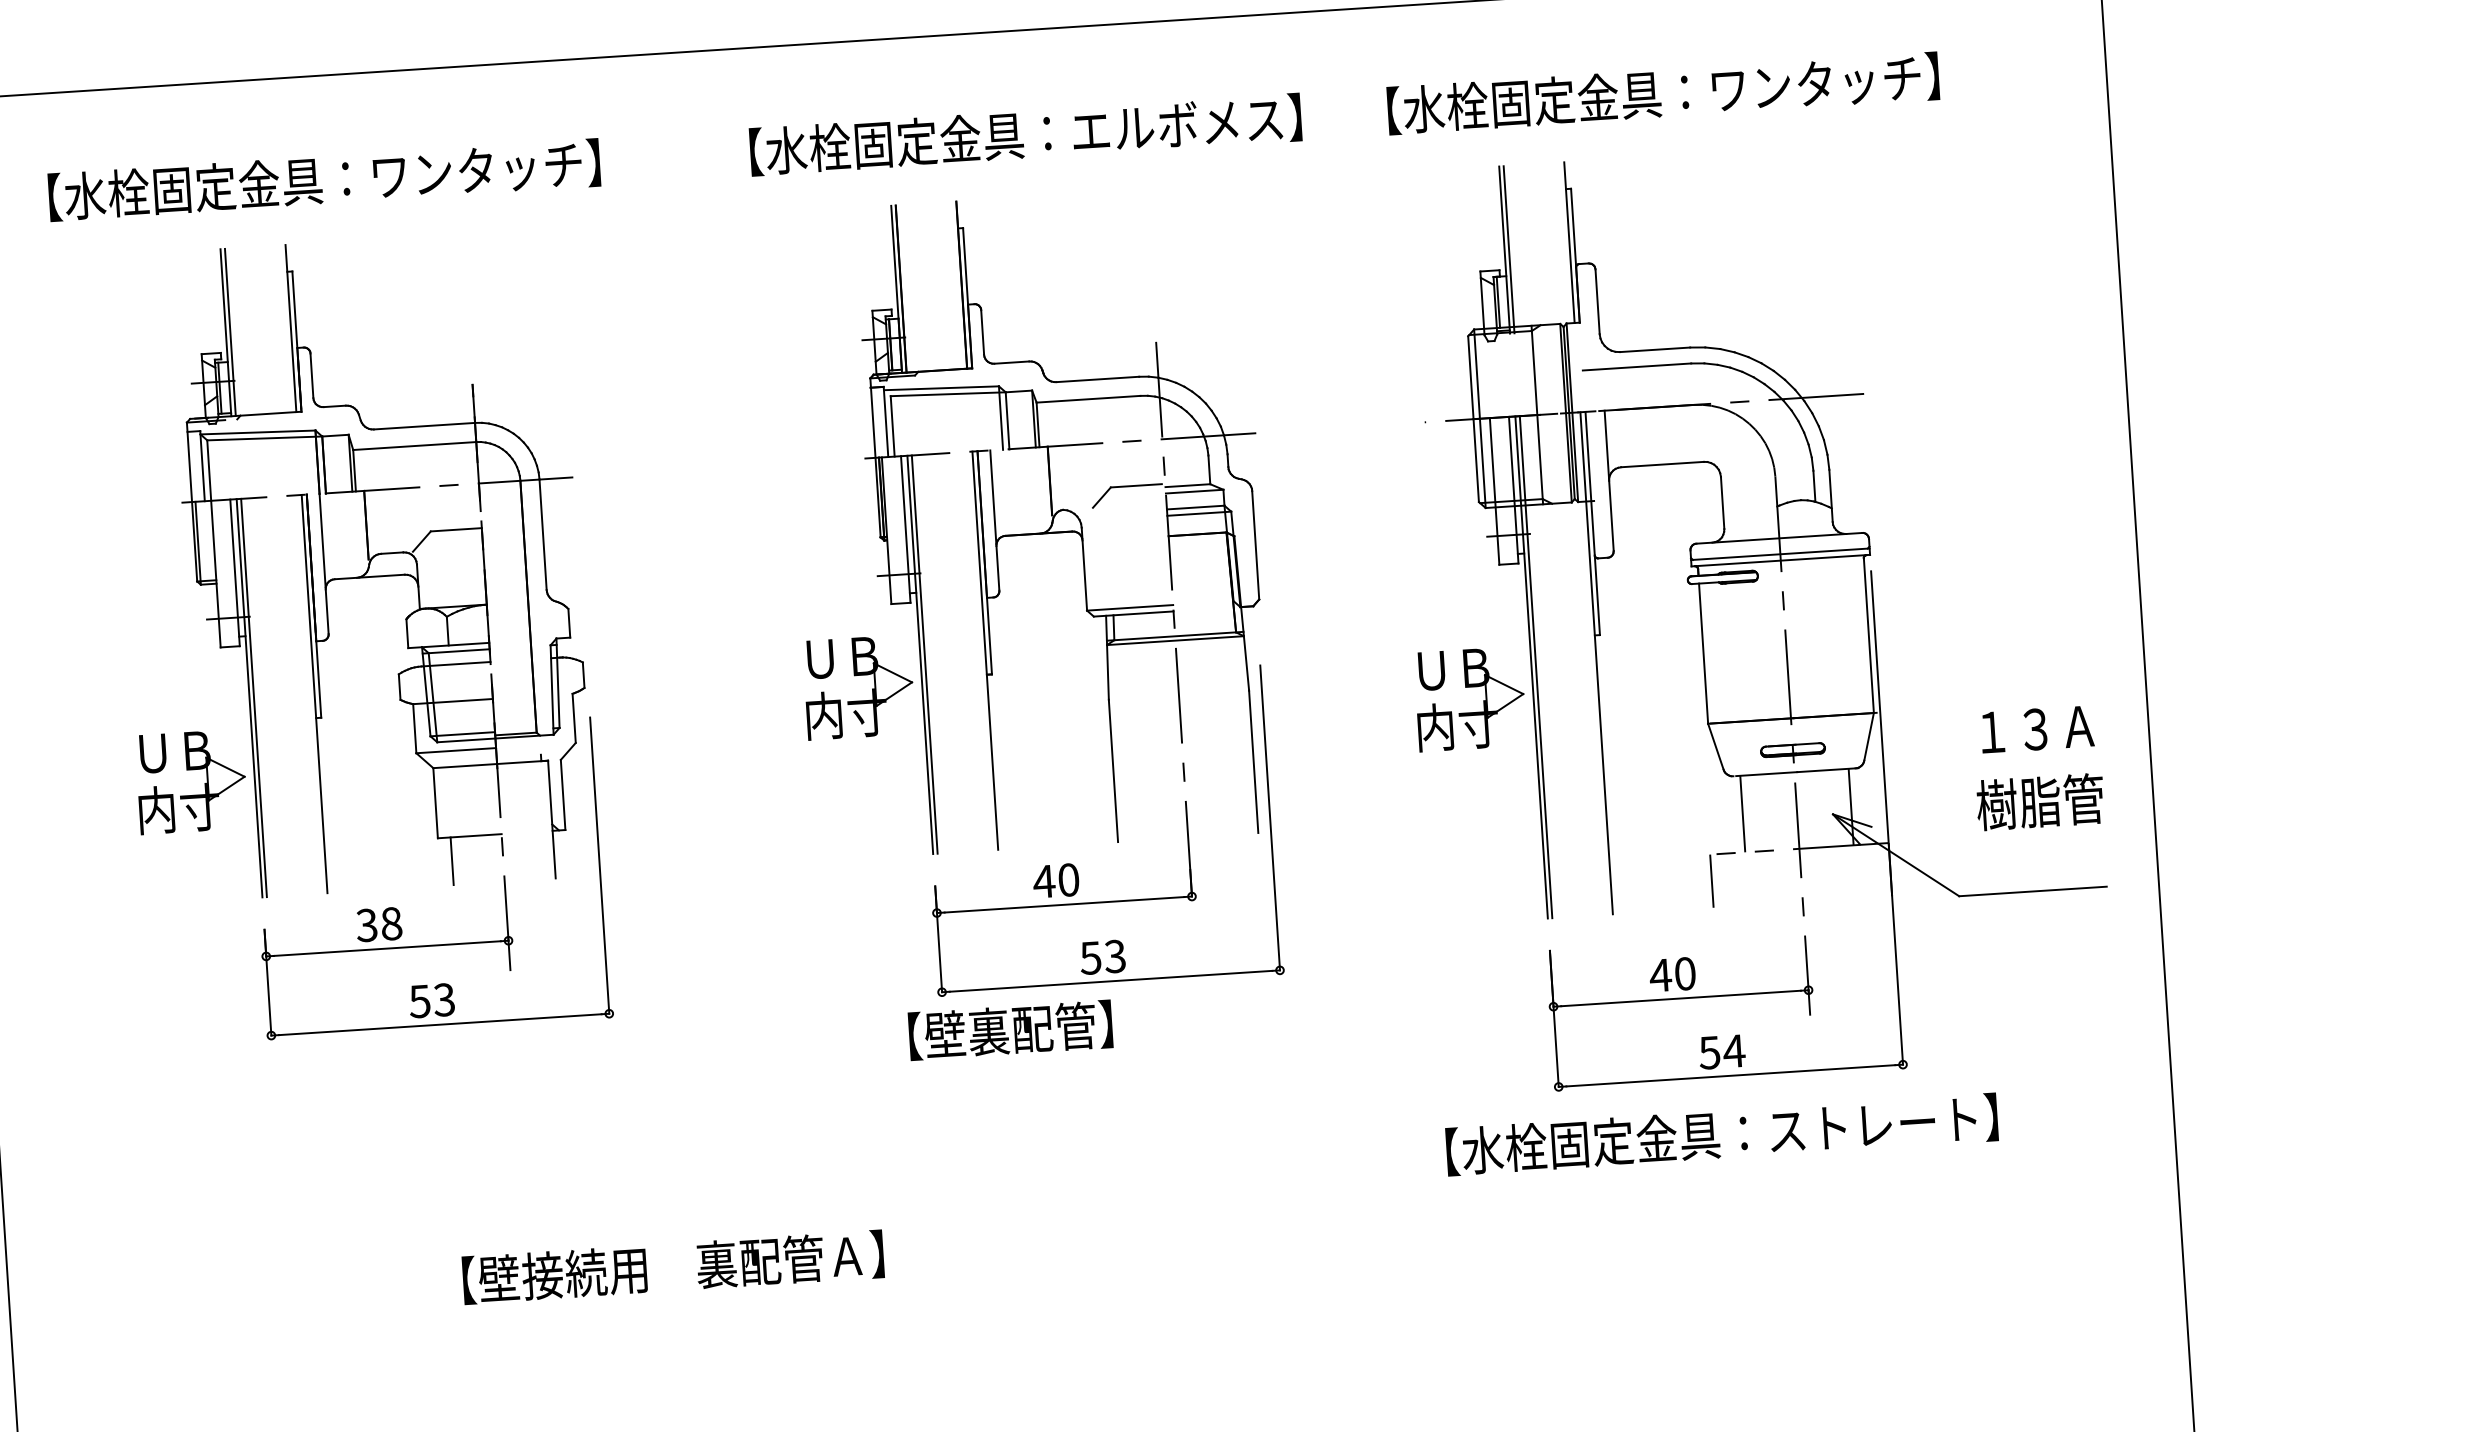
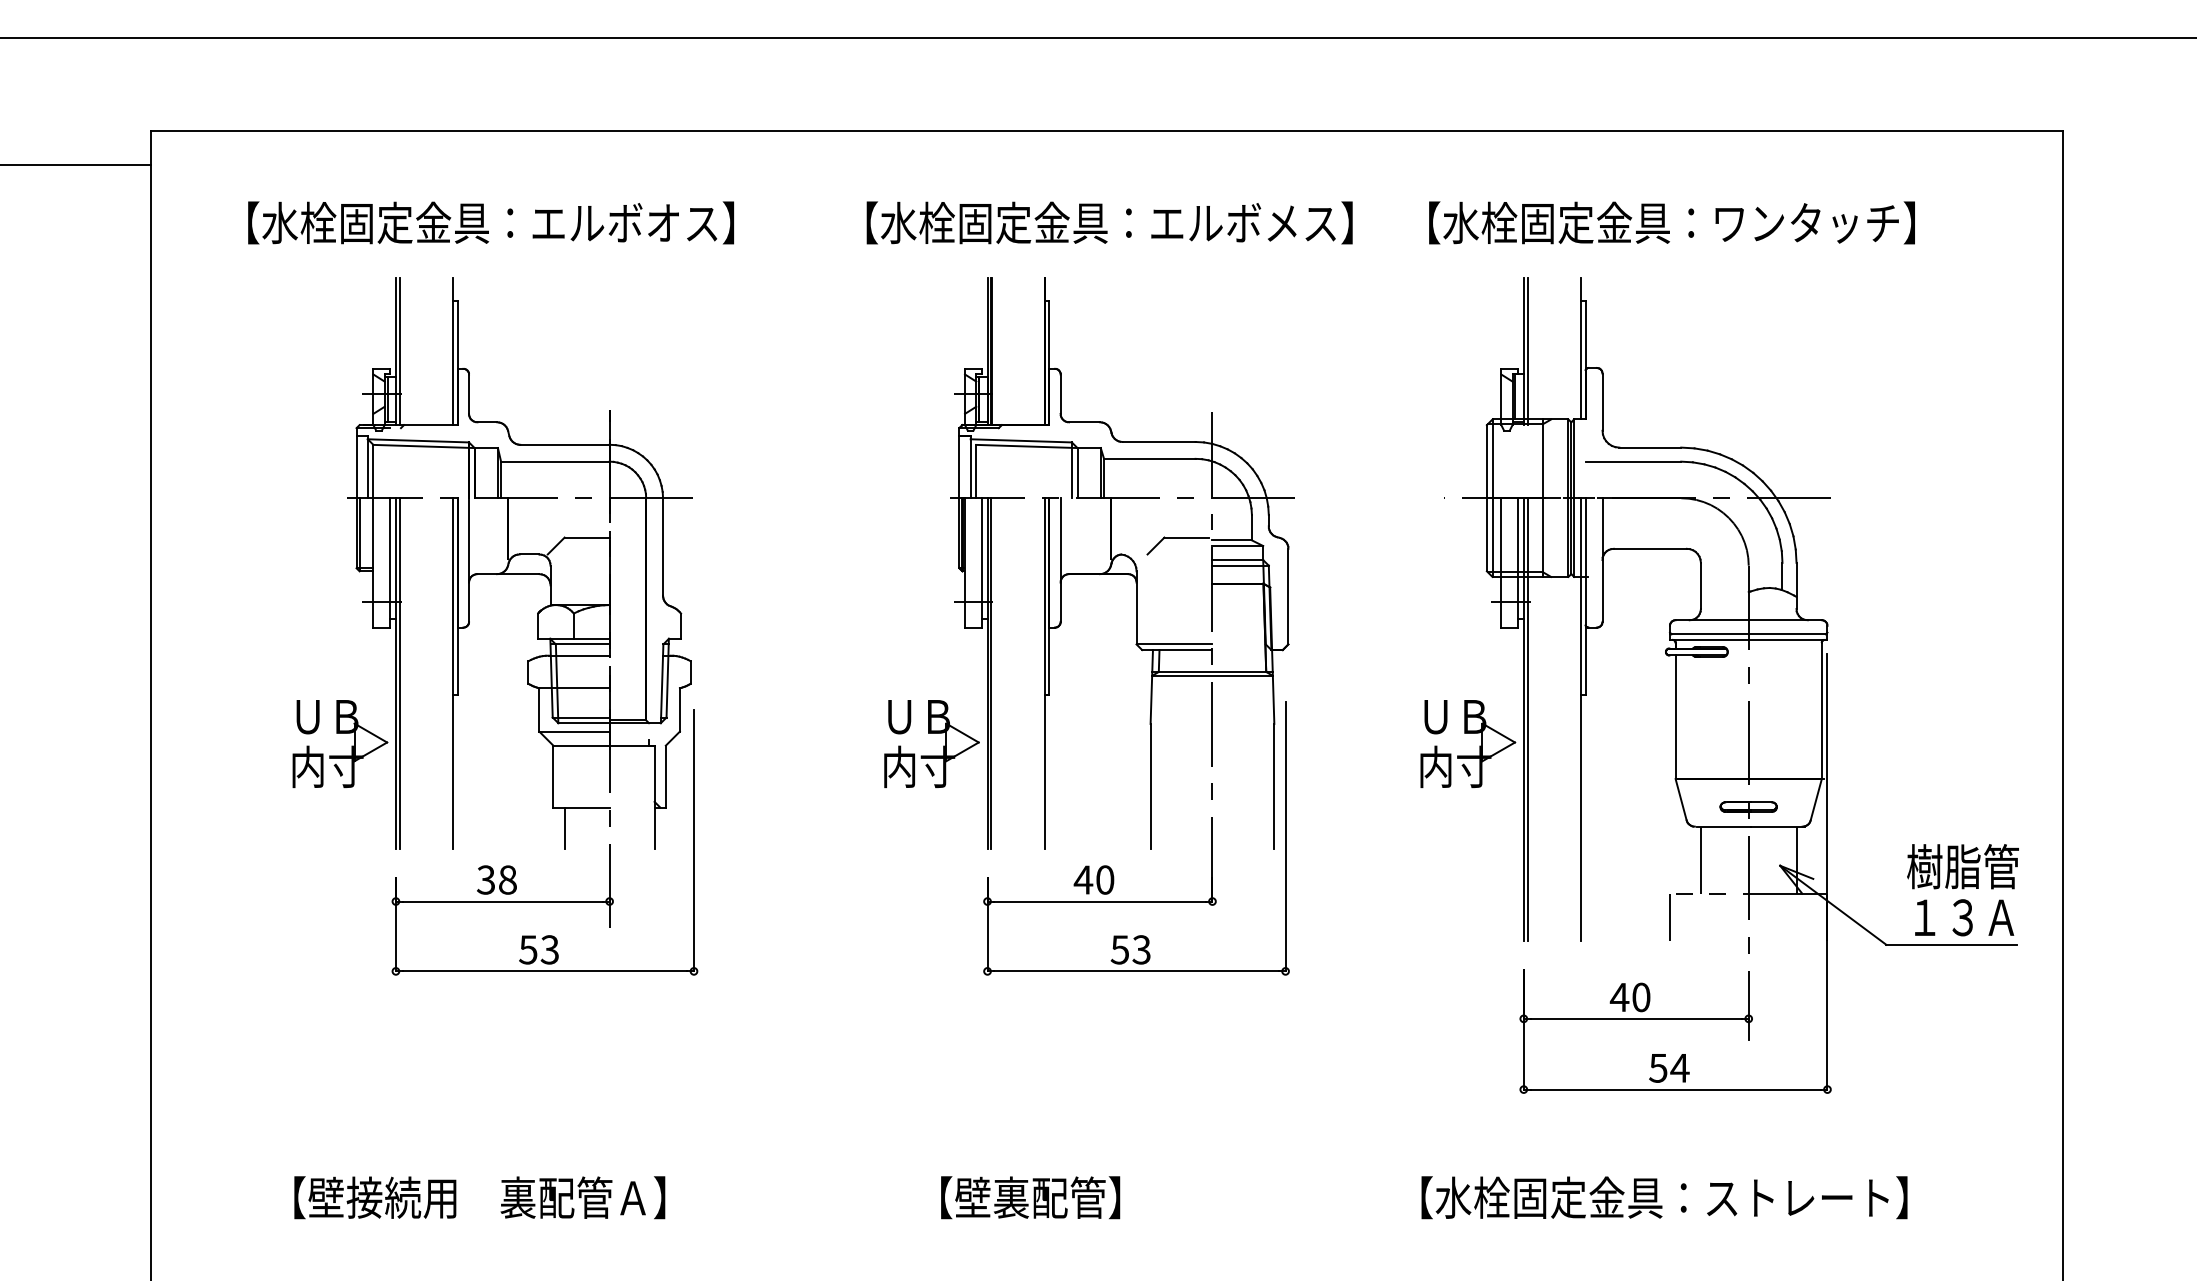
text: (475, 170) -> (624, 223), 【水栓固定金具：ワンタッチ】 -> 【水栓固定金具：エルボオス】
part: (857, 675) -> (931, 733), moved
text: (2037, 729) -> (1964, 917), moved
text: (1010, 1030) -> (1030, 1197), moved
text: (1721, 1134) -> (1664, 1197), moved
text: (672, 1267) -> (479, 1197), moved

